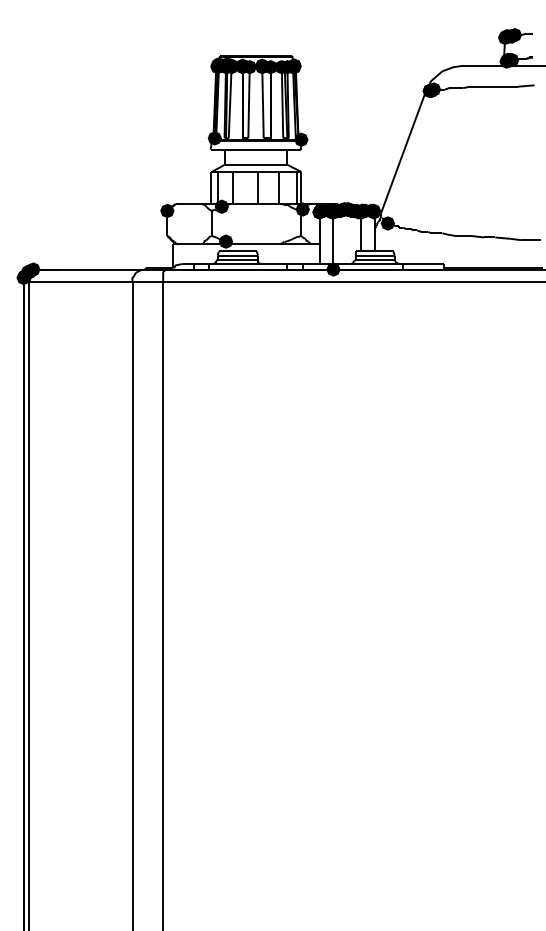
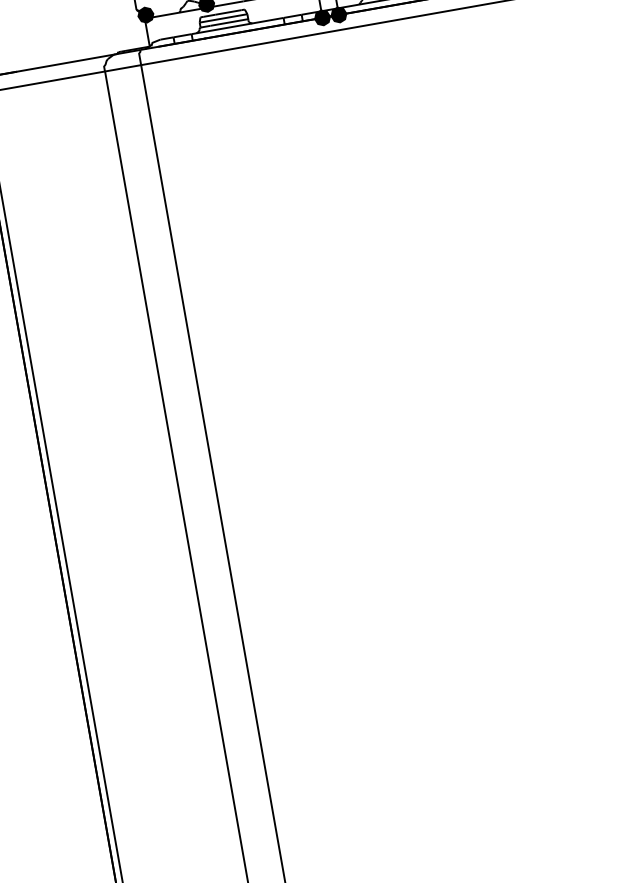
fill: (174, 241) -> (146, 14), added
fill: (319, 269) -> (322, 17), added

